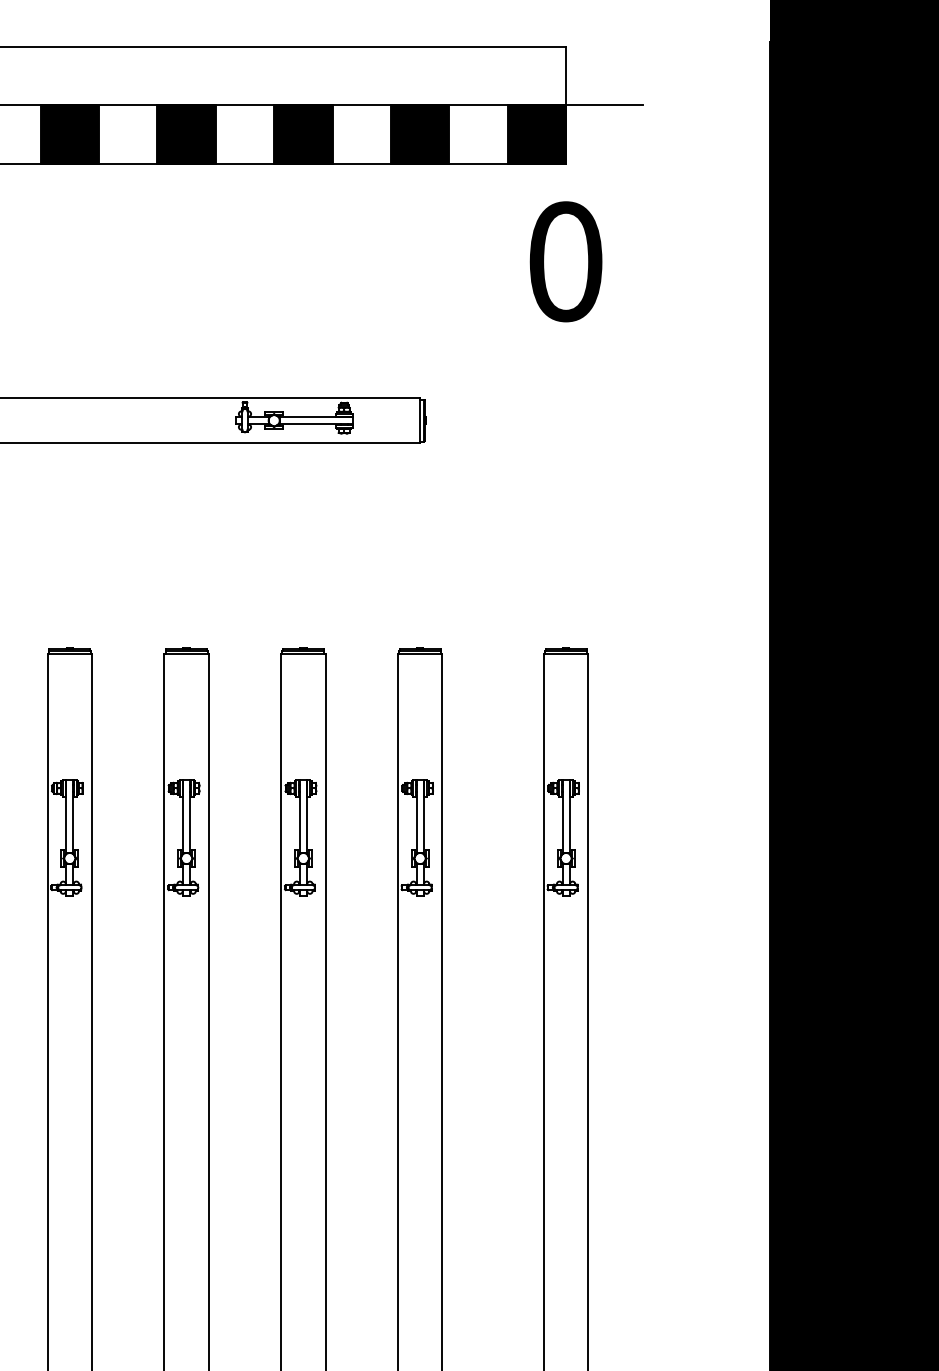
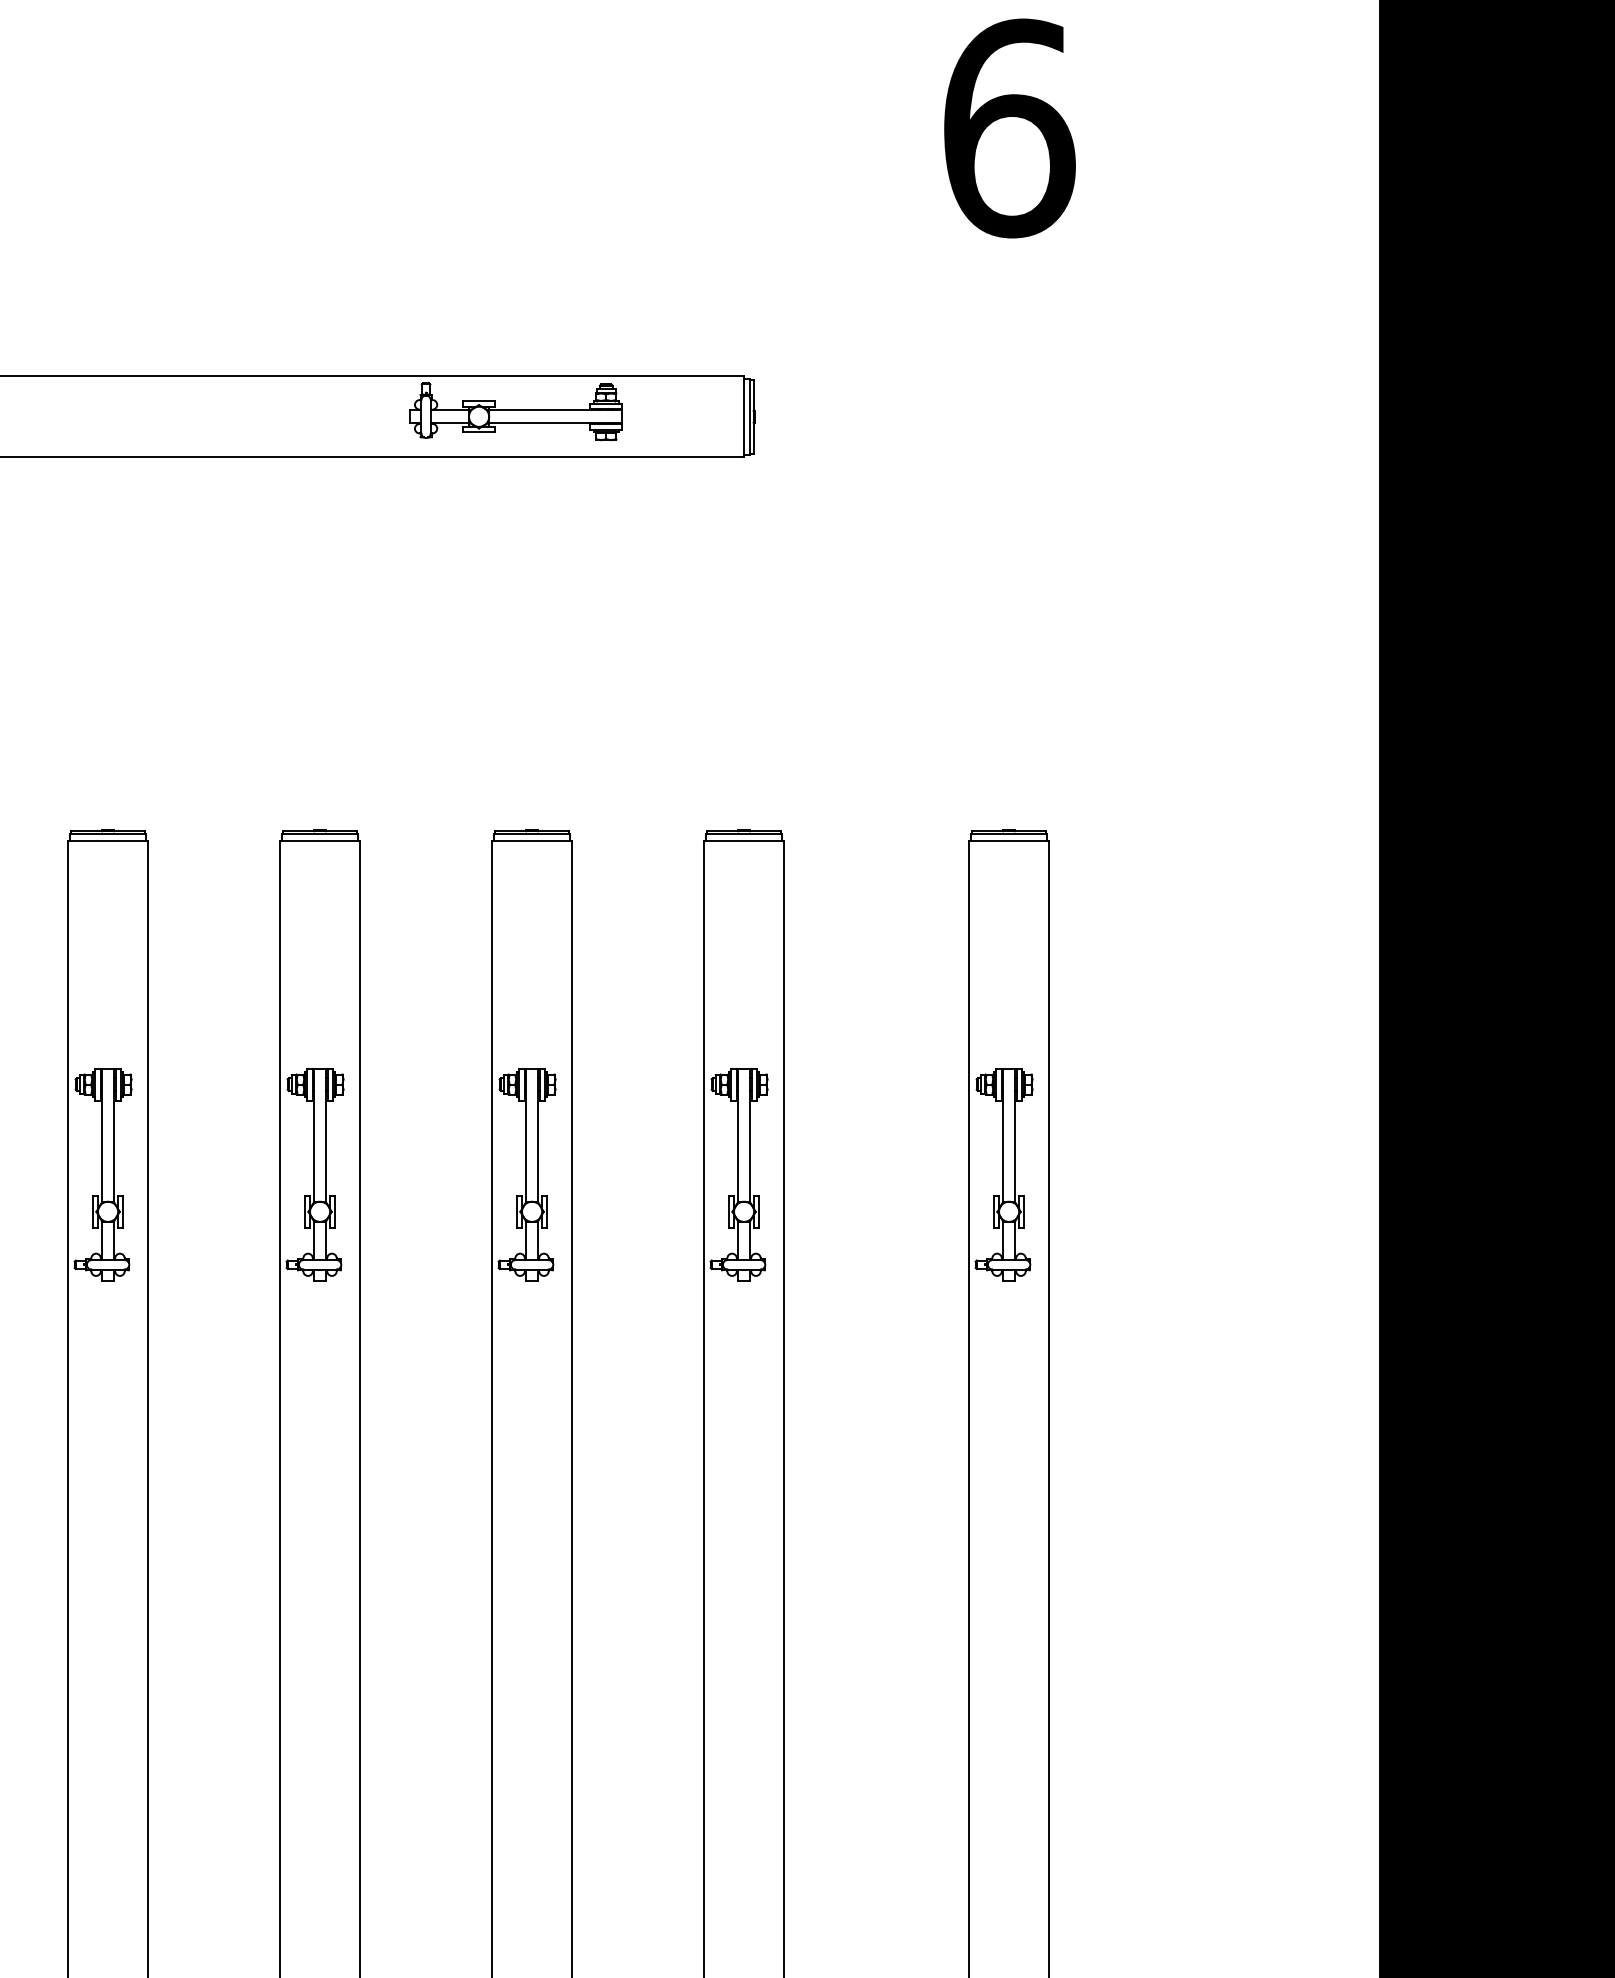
text: (565, 261) -> (1007, 127), 0 -> 6

